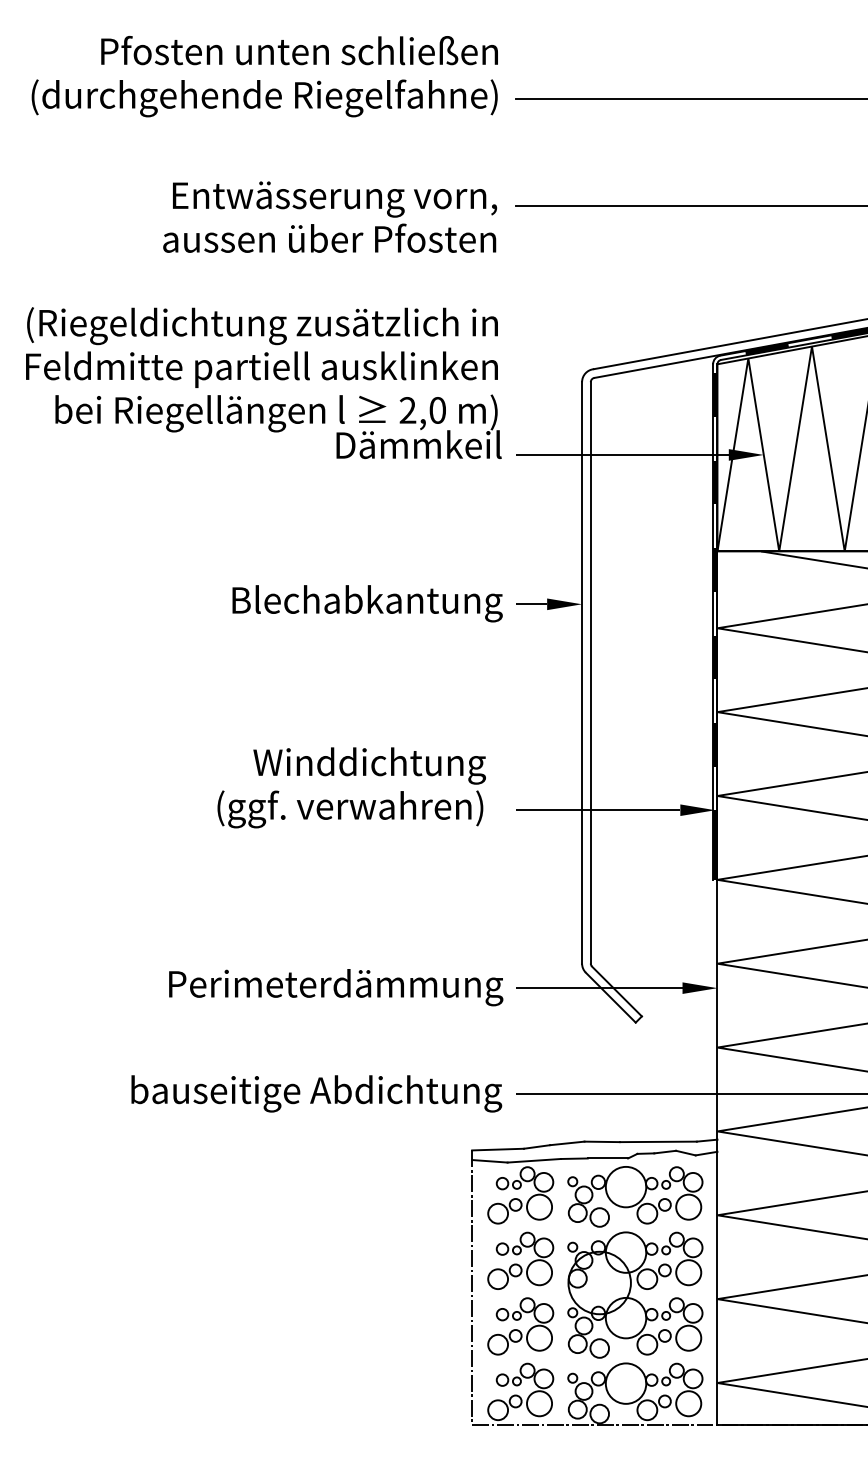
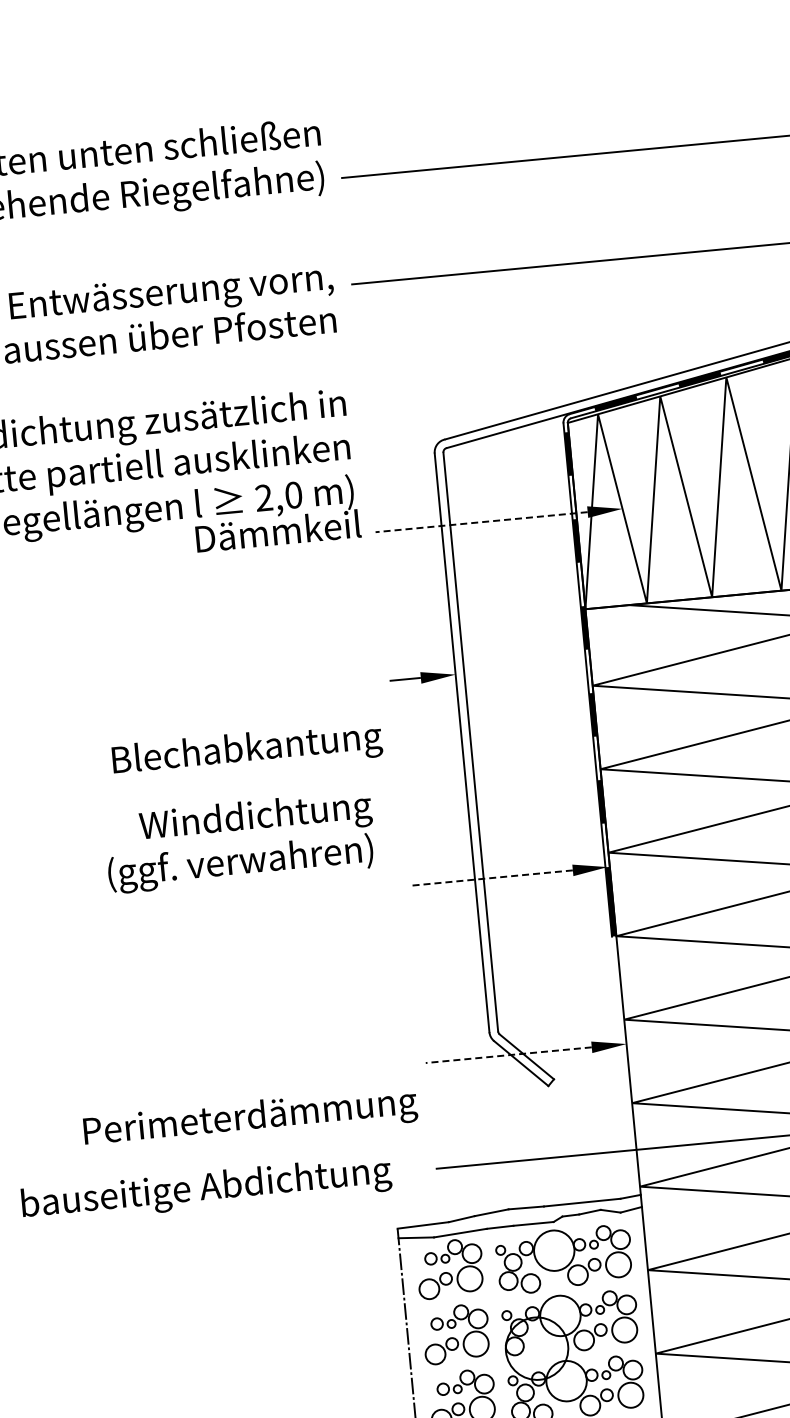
line: (622, 454) -> (481, 521), solid -> dashed
text: (367, 603) -> (247, 750), moved
text: (351, 787) -> (239, 841), moved
line: (597, 810) -> (490, 878), solid -> dashed
text: (336, 987) -> (250, 1119), moved
line: (598, 988) -> (508, 1055), solid -> dashed
text: (316, 1093) -> (206, 1189), moved

